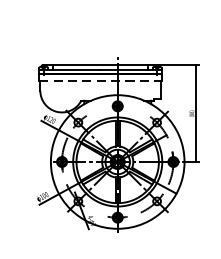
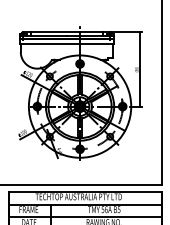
line: (100, 80) -> (66, 44), dashed -> solid

